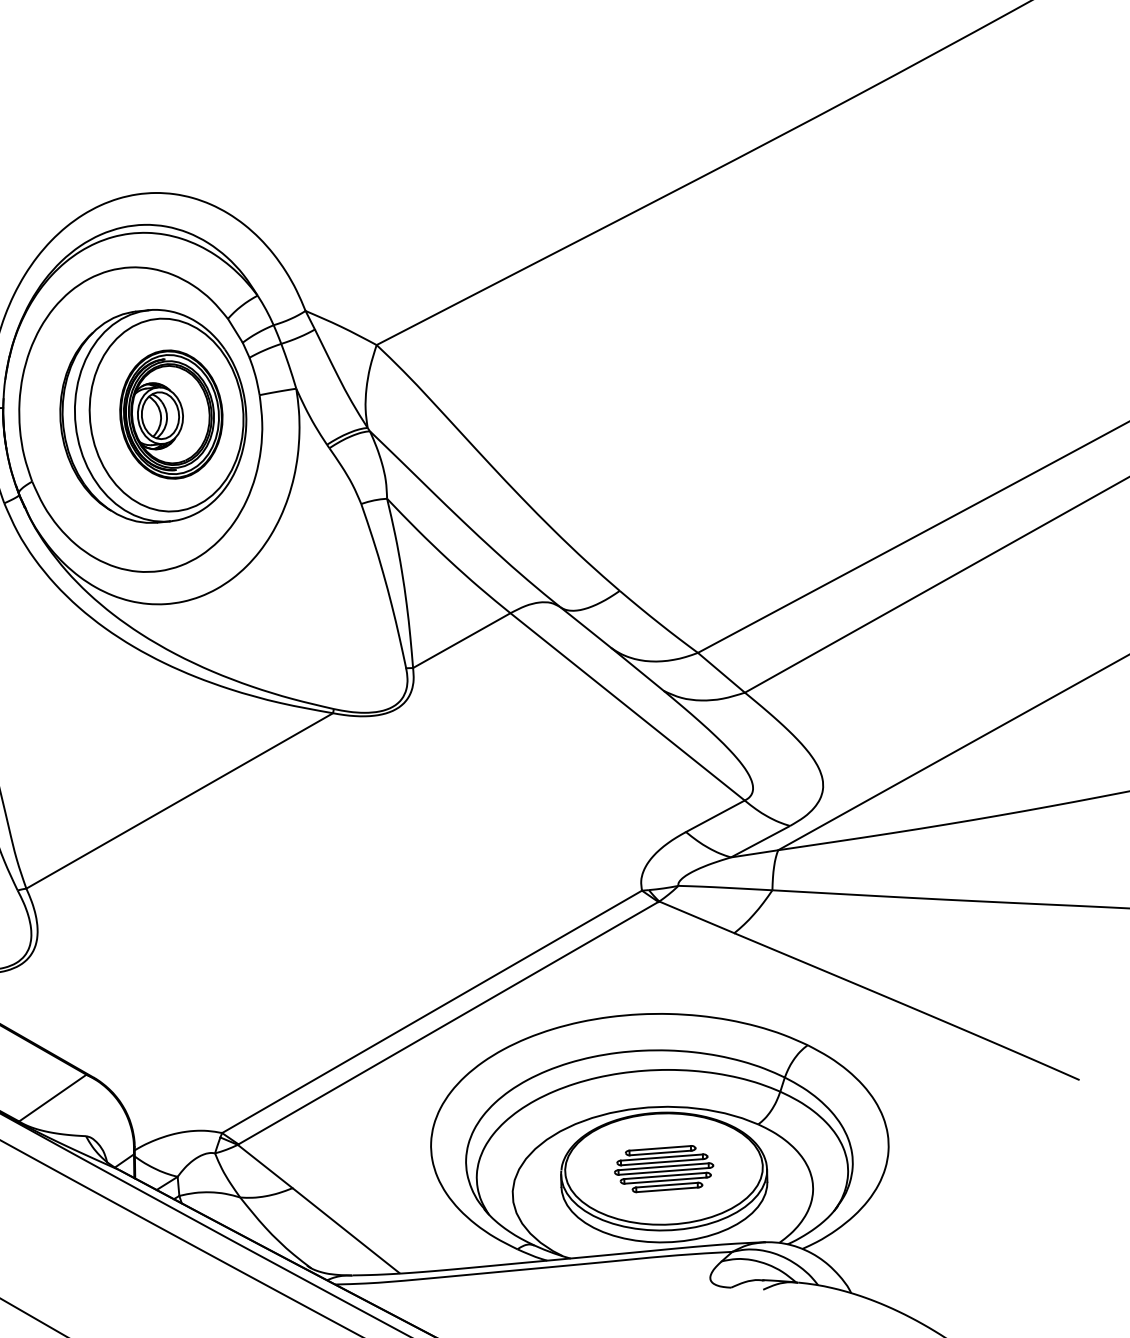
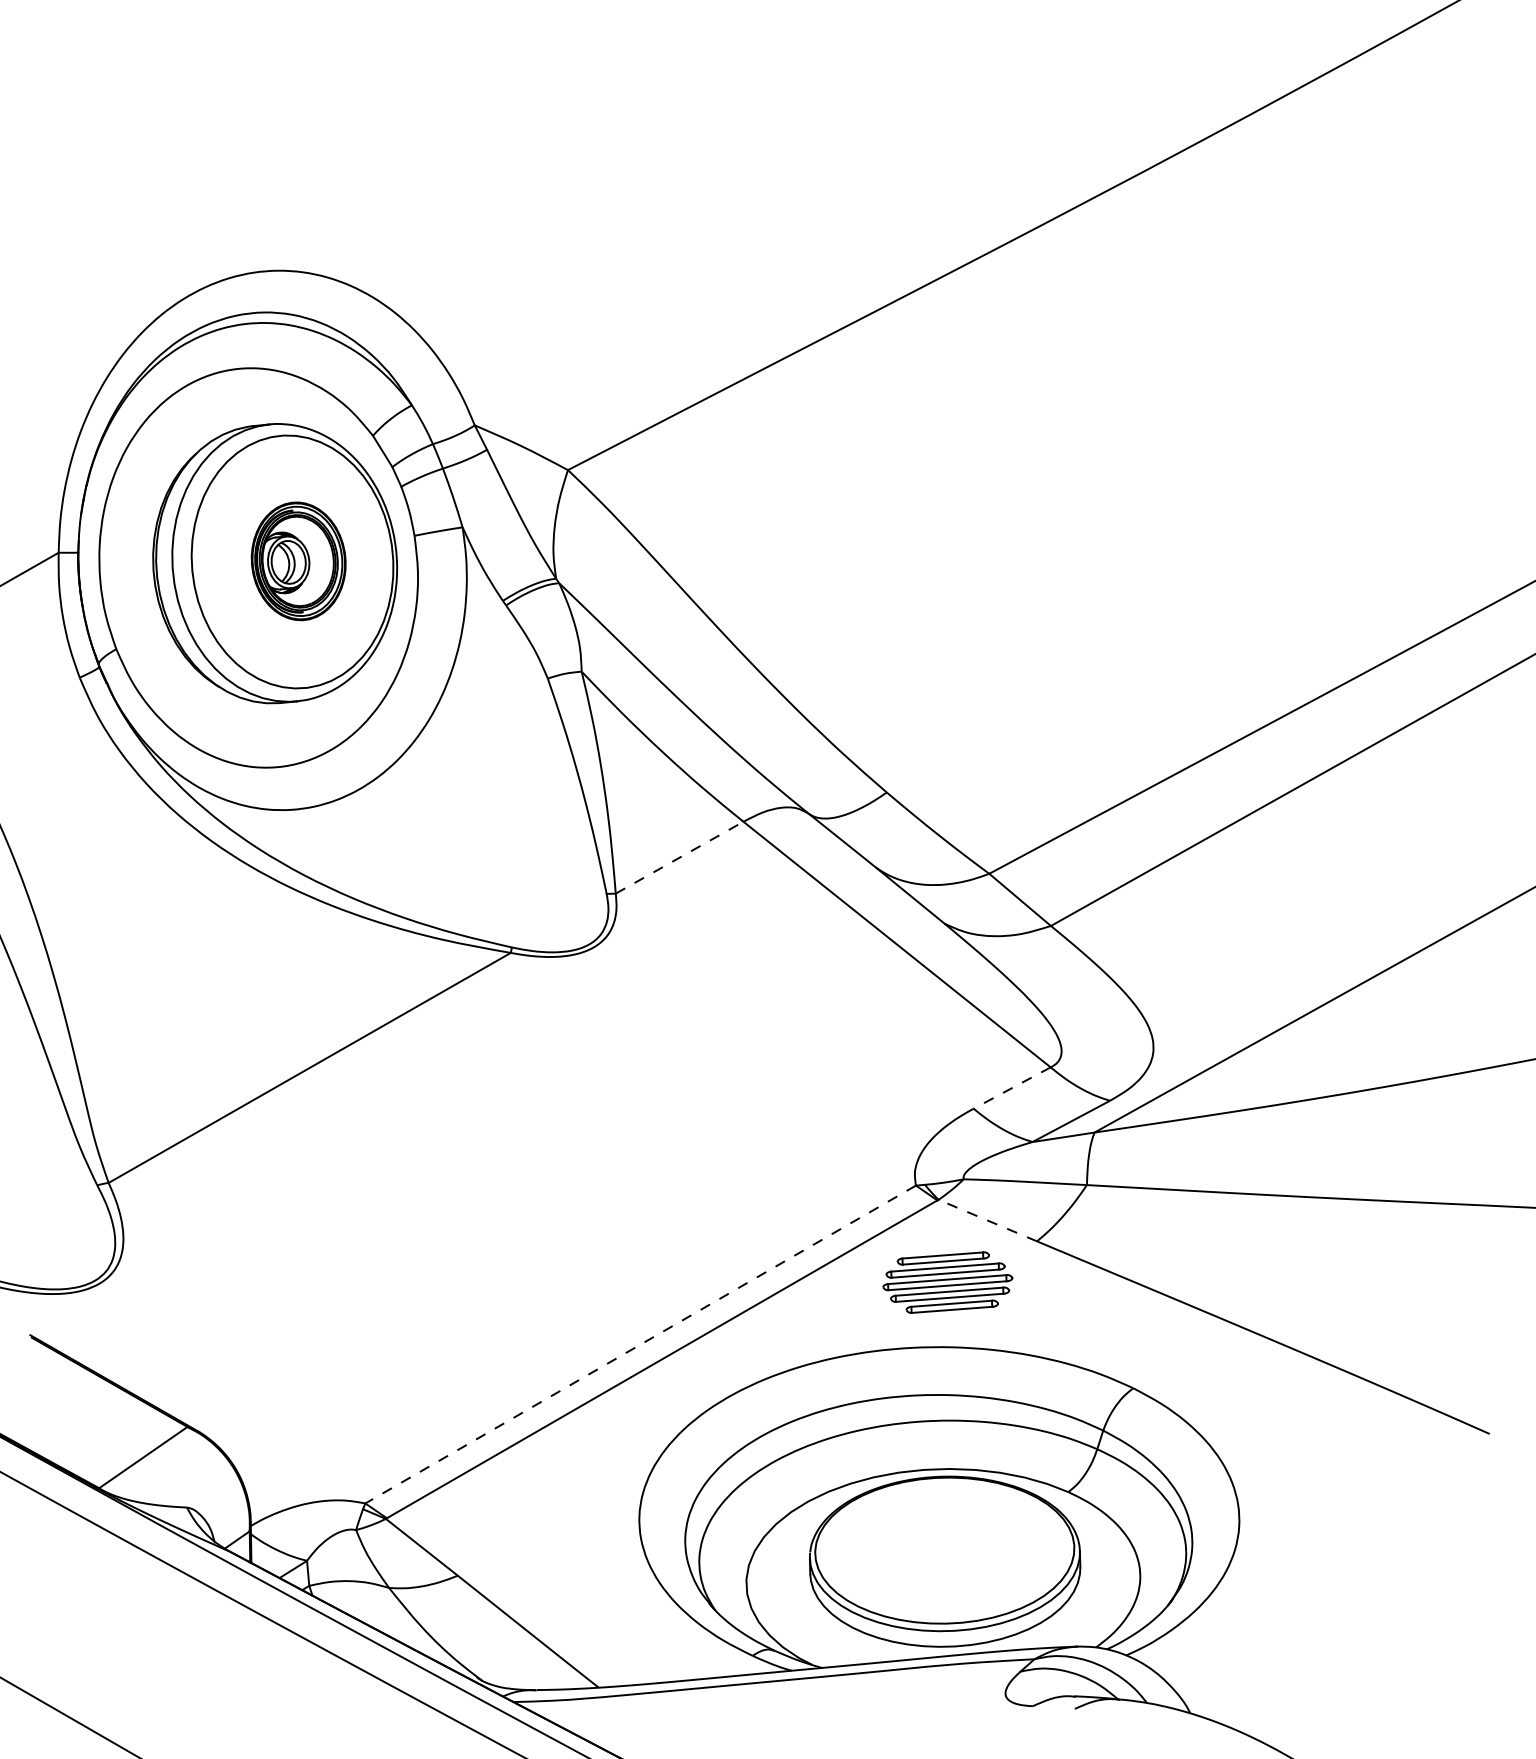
part: (171, 414) -> (298, 561), size x0.7
line: (462, 640) -> (680, 857), solid -> dashed
line: (715, 816) -> (1012, 1088), solid -> dashed
line: (696, 917) -> (987, 1220), solid -> dashed
line: (431, 1011) -> (640, 1344), solid -> dashed
part: (663, 1168) -> (947, 1282), moved

